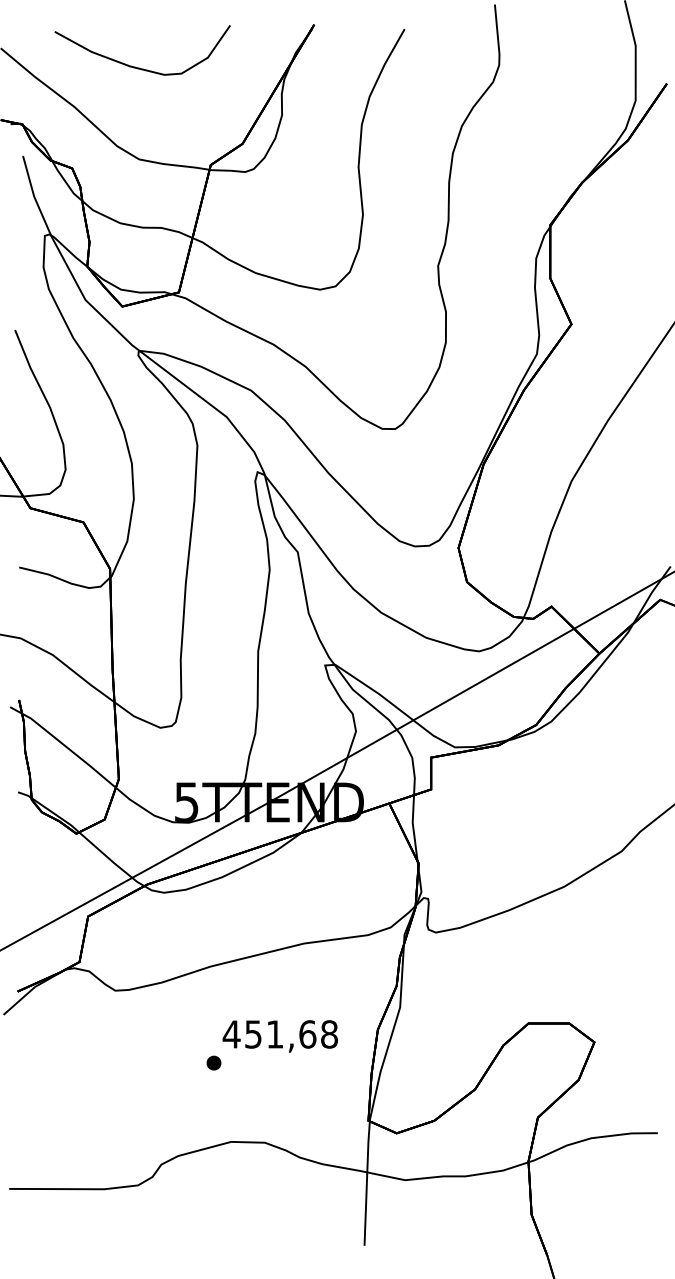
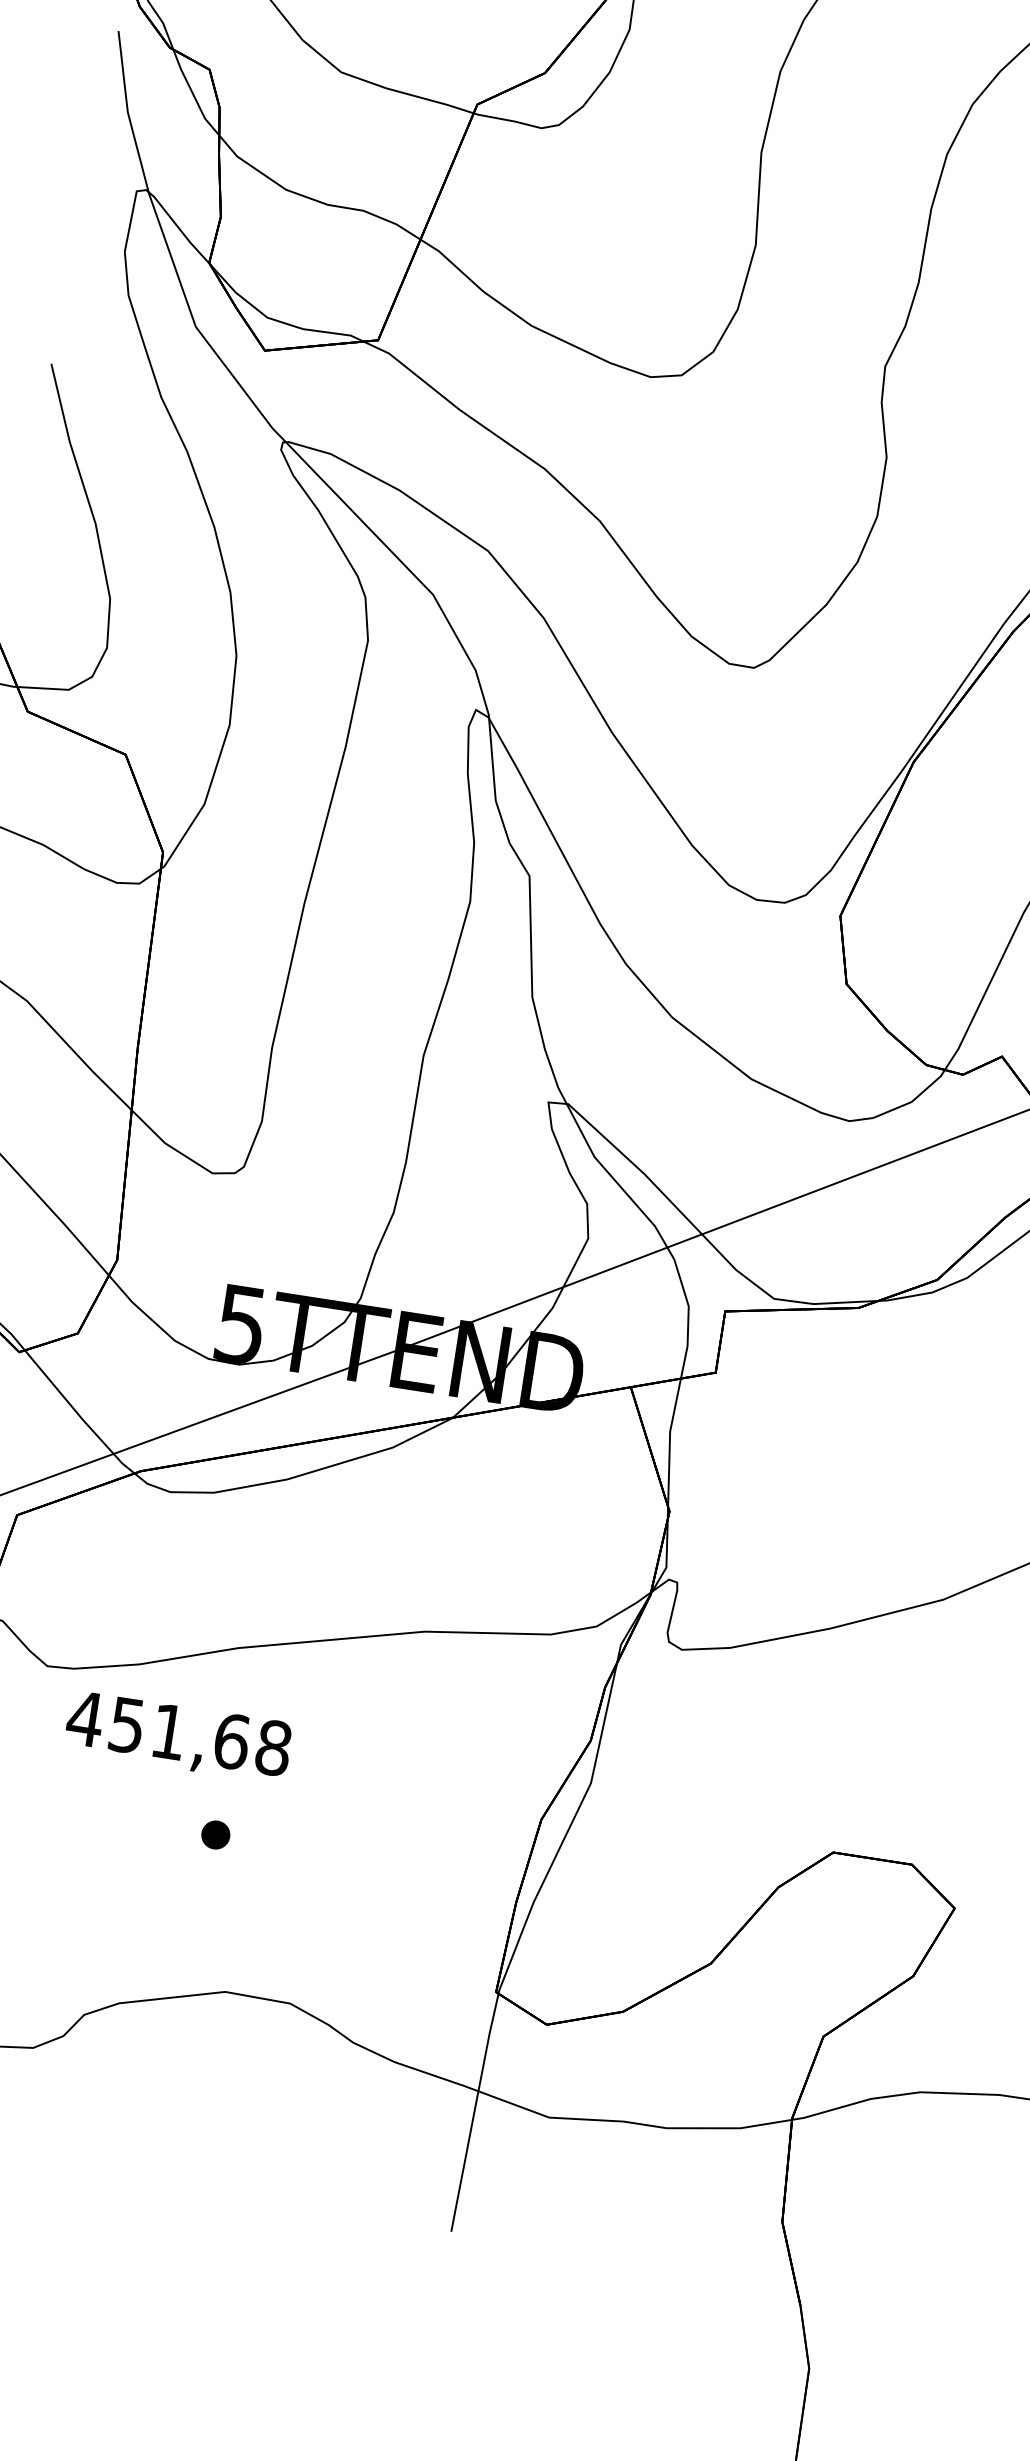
text: (279, 1036) -> (176, 1737), moved

